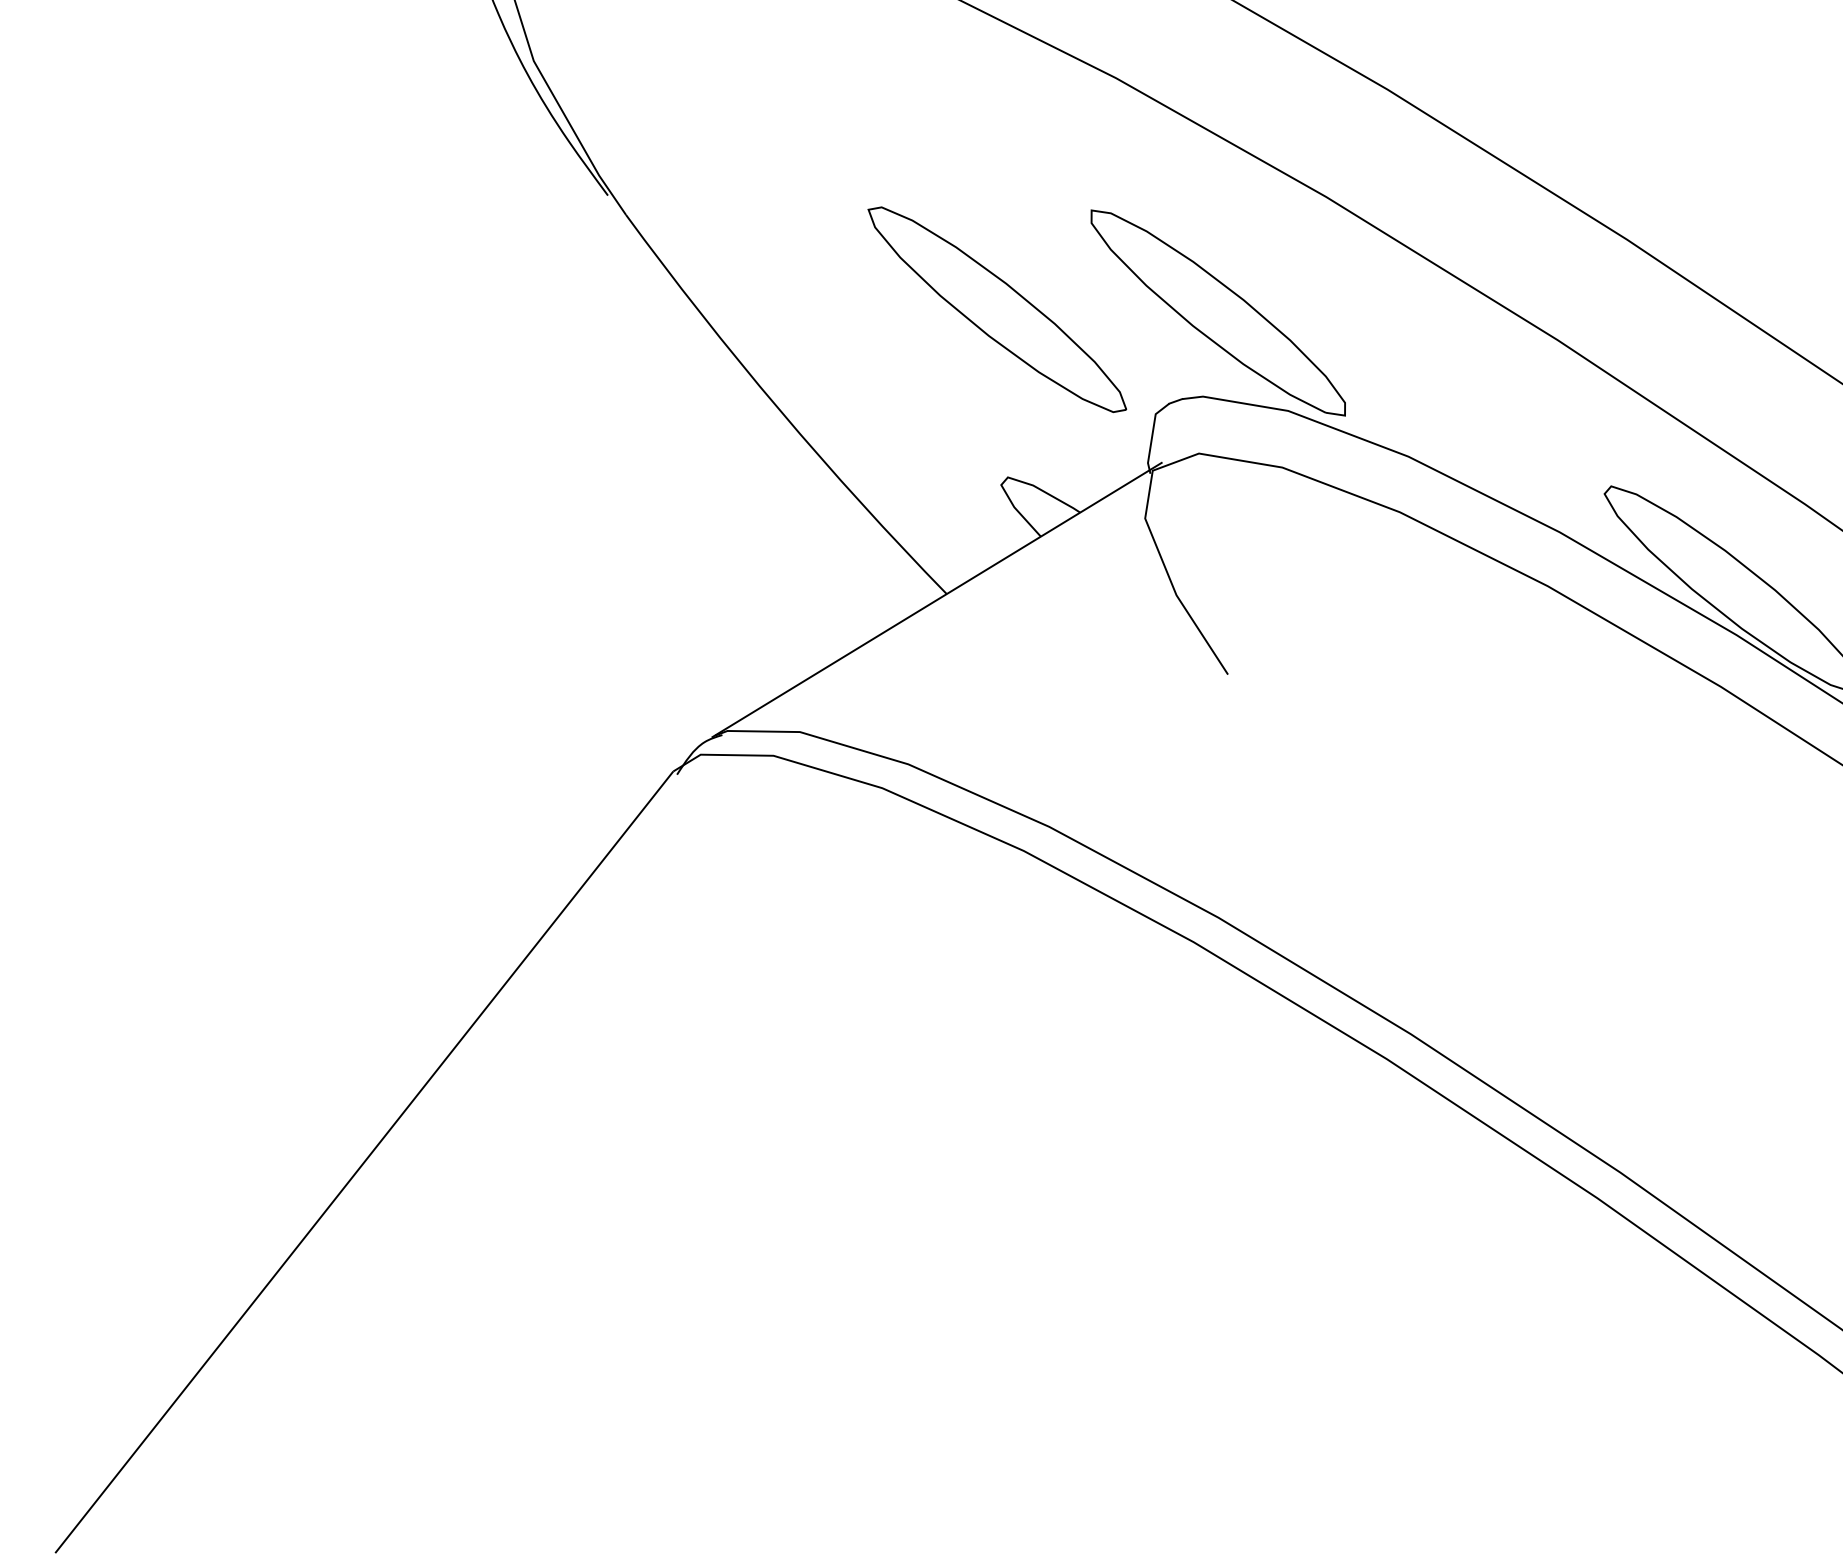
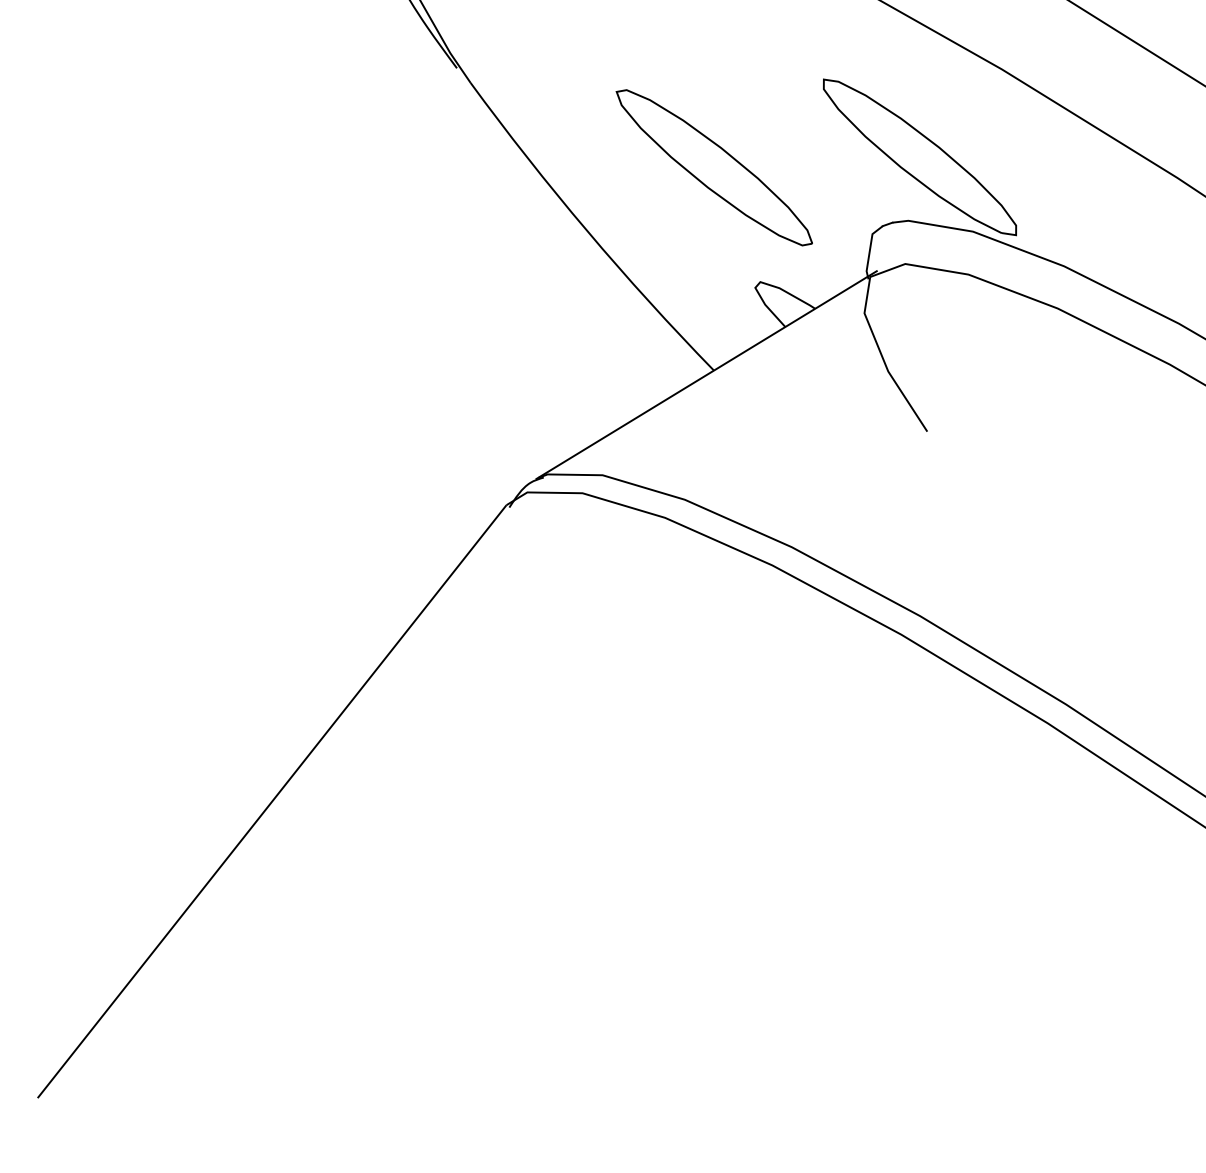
part: (997, 309) -> (714, 167), moved

